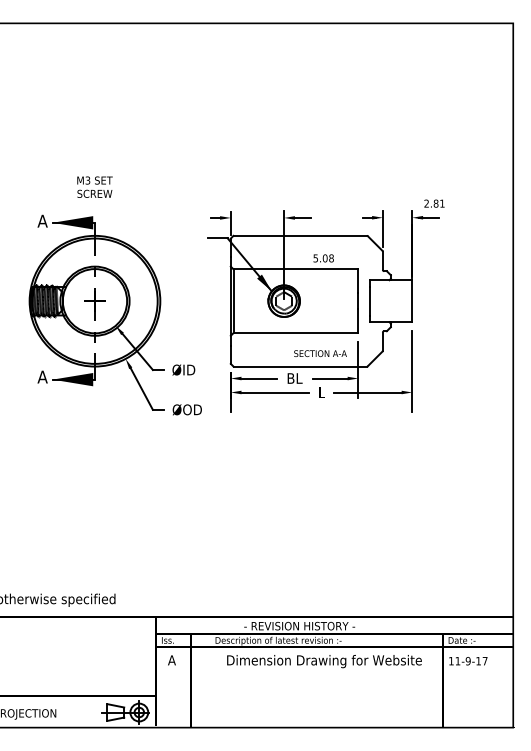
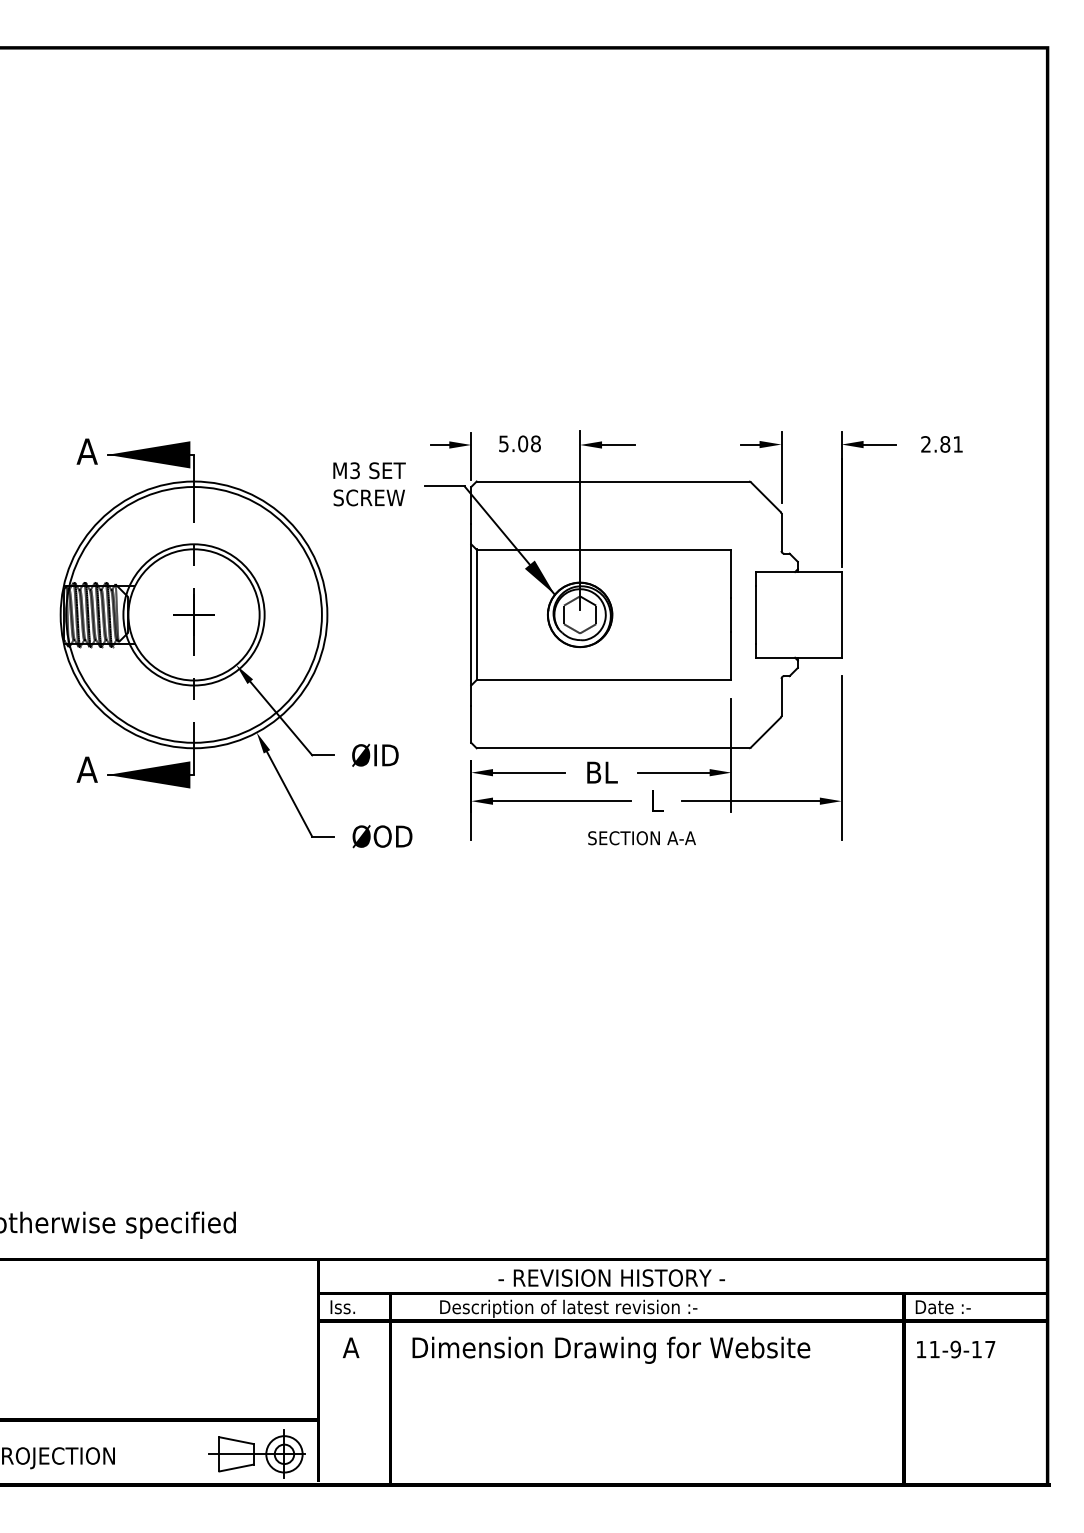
text: (94, 186) -> (368, 482), moved
text: (434, 203) -> (941, 444), moved
text: (323, 258) -> (519, 444), moved
text: (320, 353) -> (641, 837), moved
text: (324, 661) -> (611, 1350), moved

